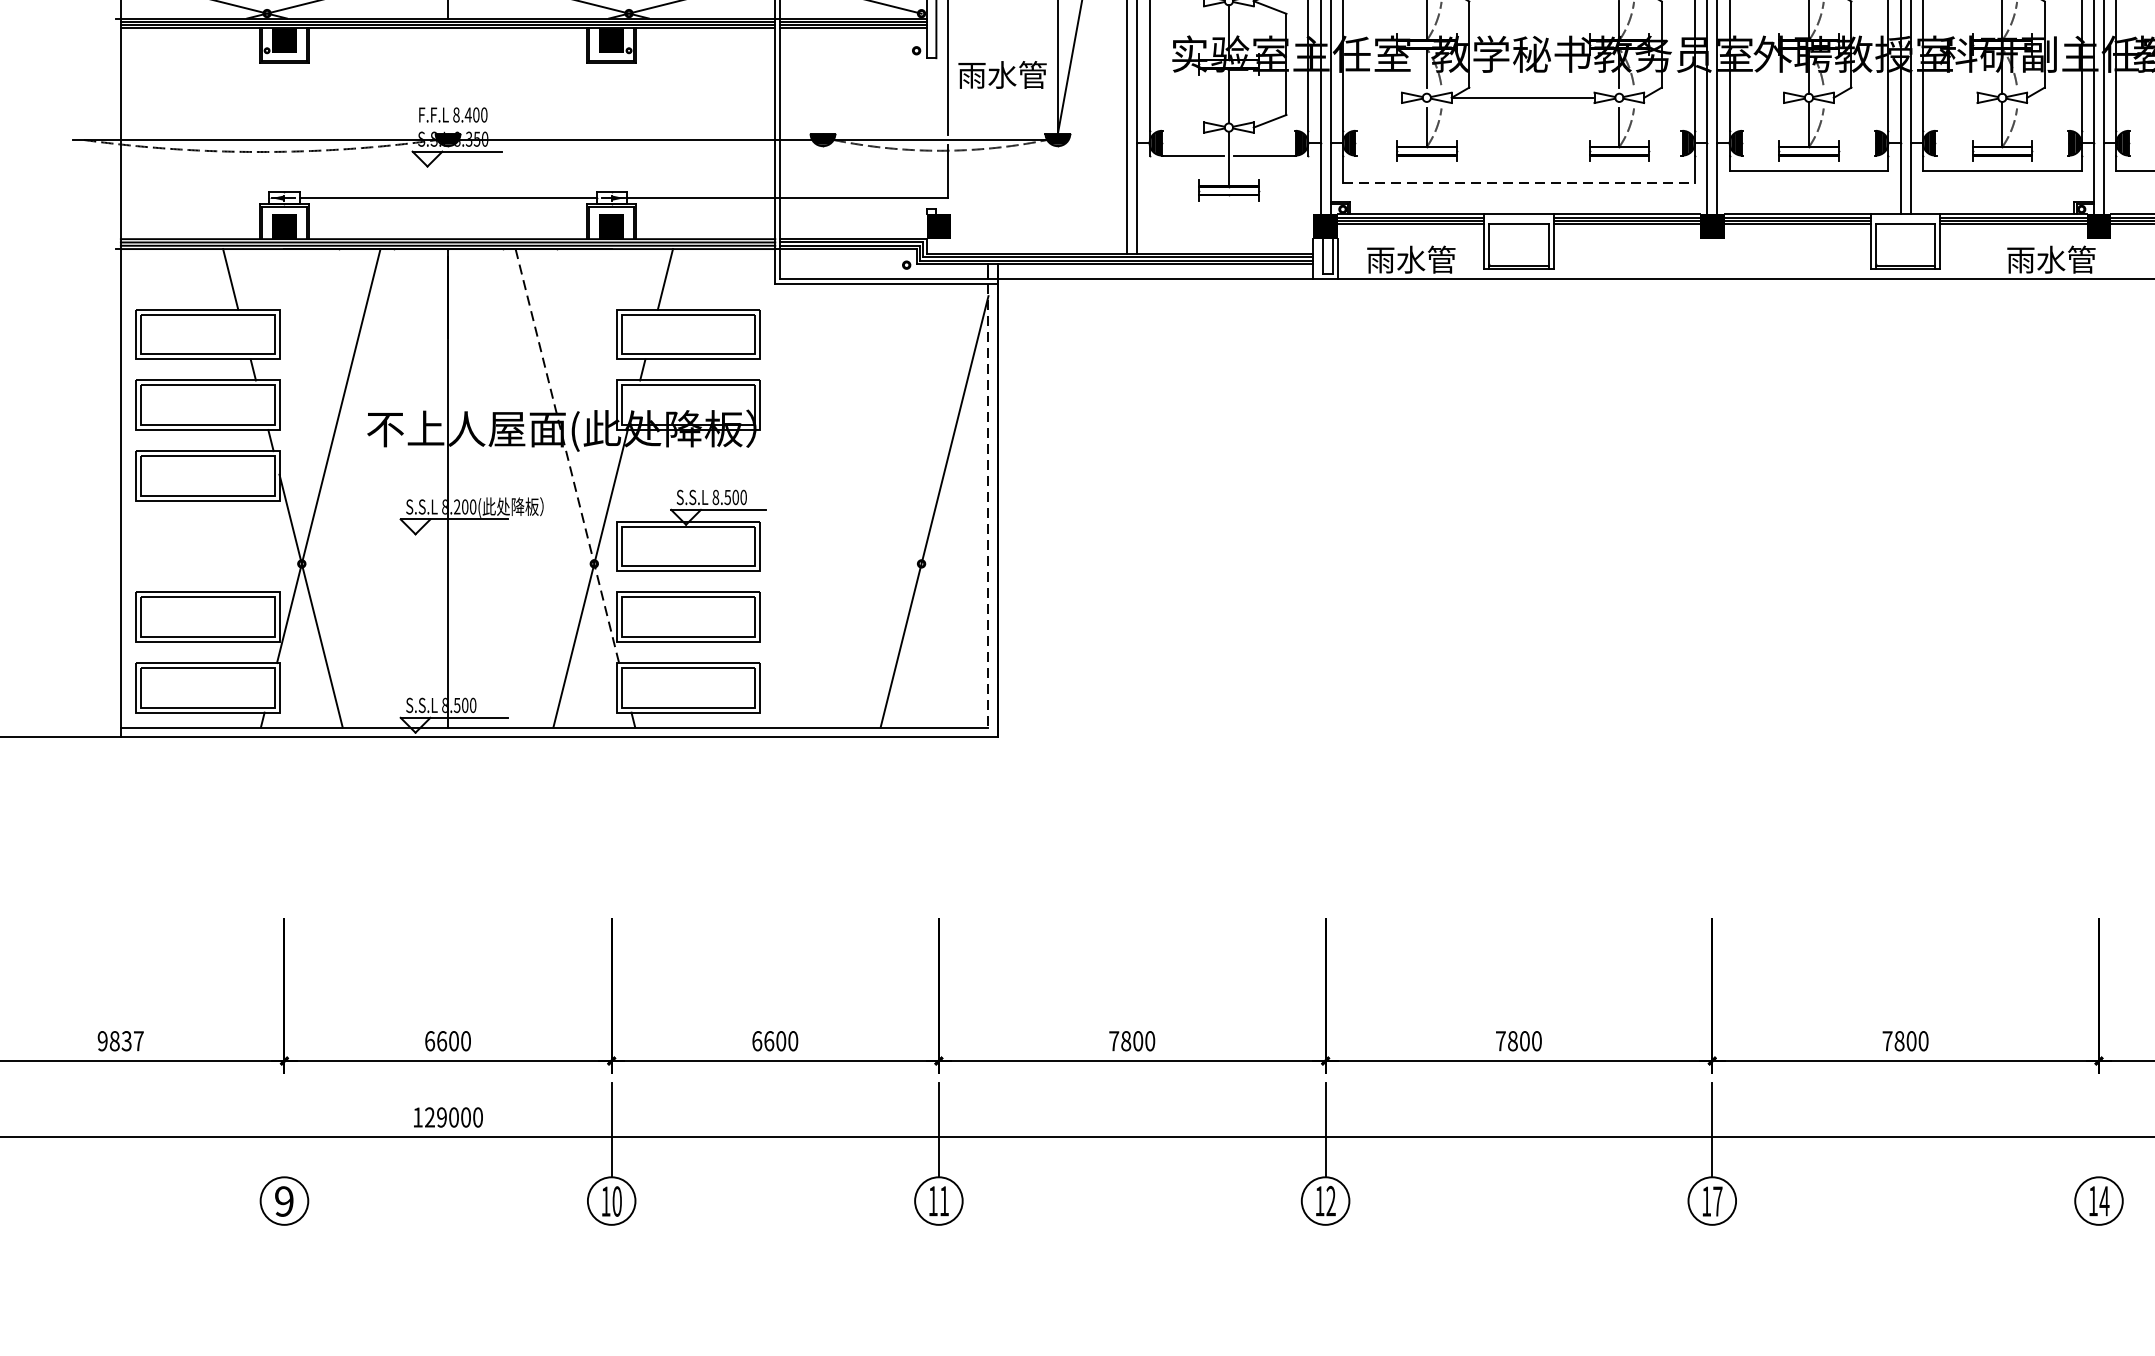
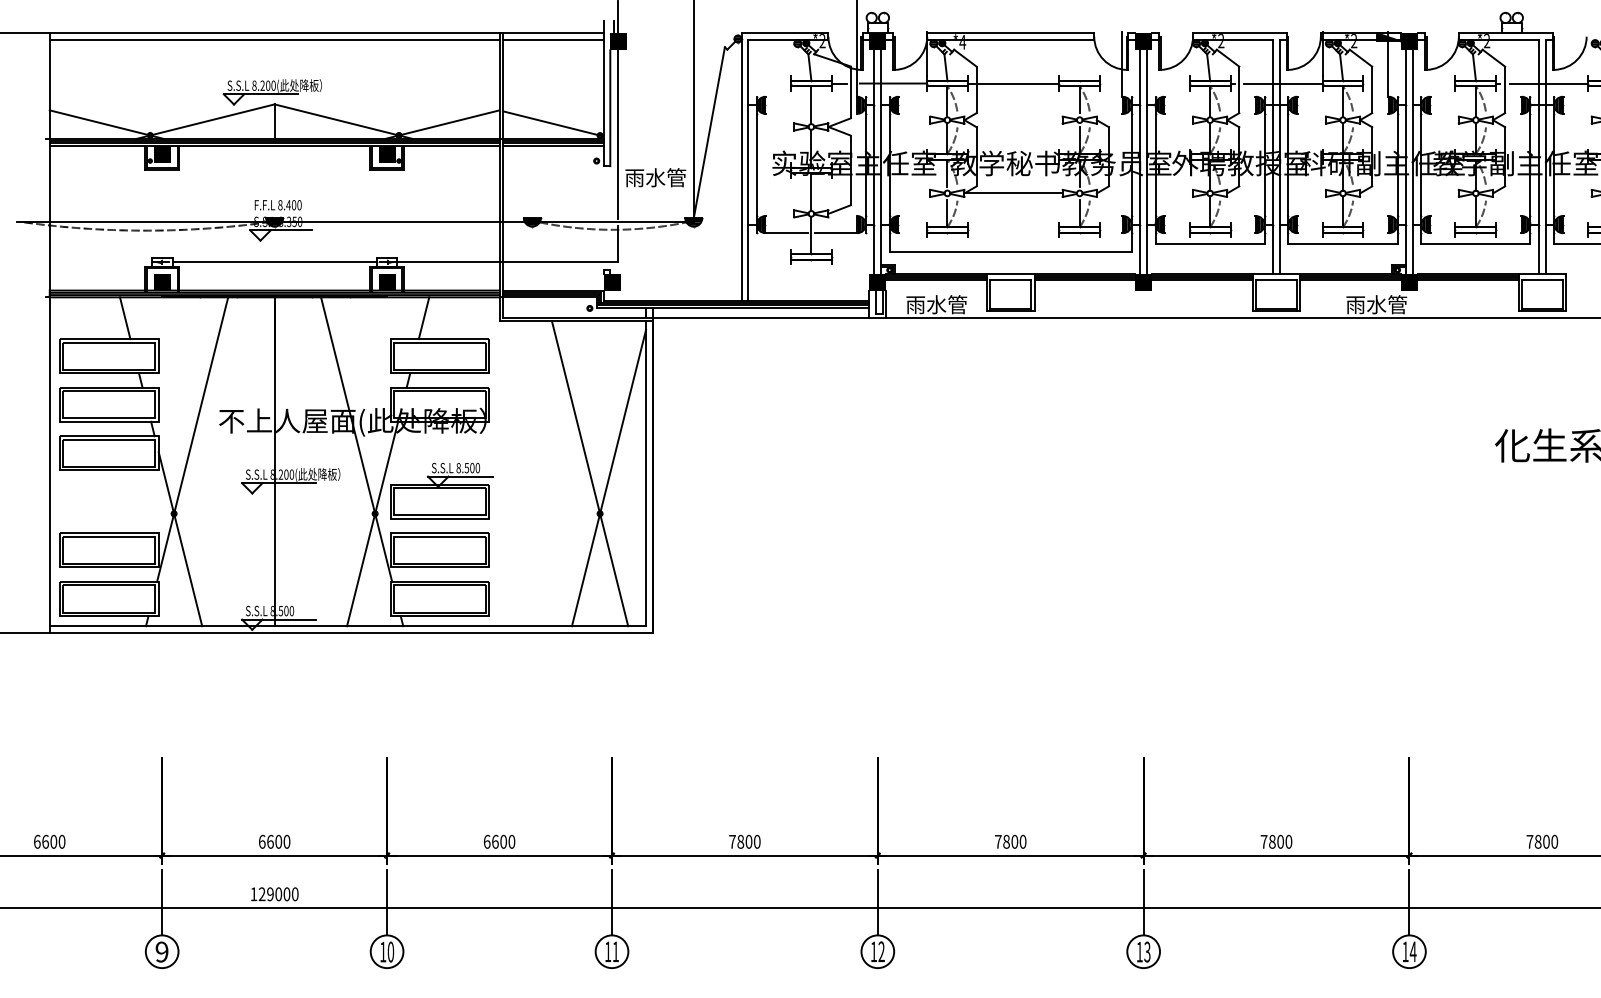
line: (1518, 183) -> (1010, 252), dashed -> solid
line: (567, 455) -> (356, 439), dashed -> solid
line: (906, 505) -> (589, 473), added
line: (989, 505) -> (646, 473), dashed -> solid
text: (120, 1040) -> (49, 841), 9837 -> 6600
line: (284, 1129) -> (162, 902), added
line: (2099, 1129) -> (1409, 902), added
text: (1717, 1200) -> (1147, 951), 17 -> 13

